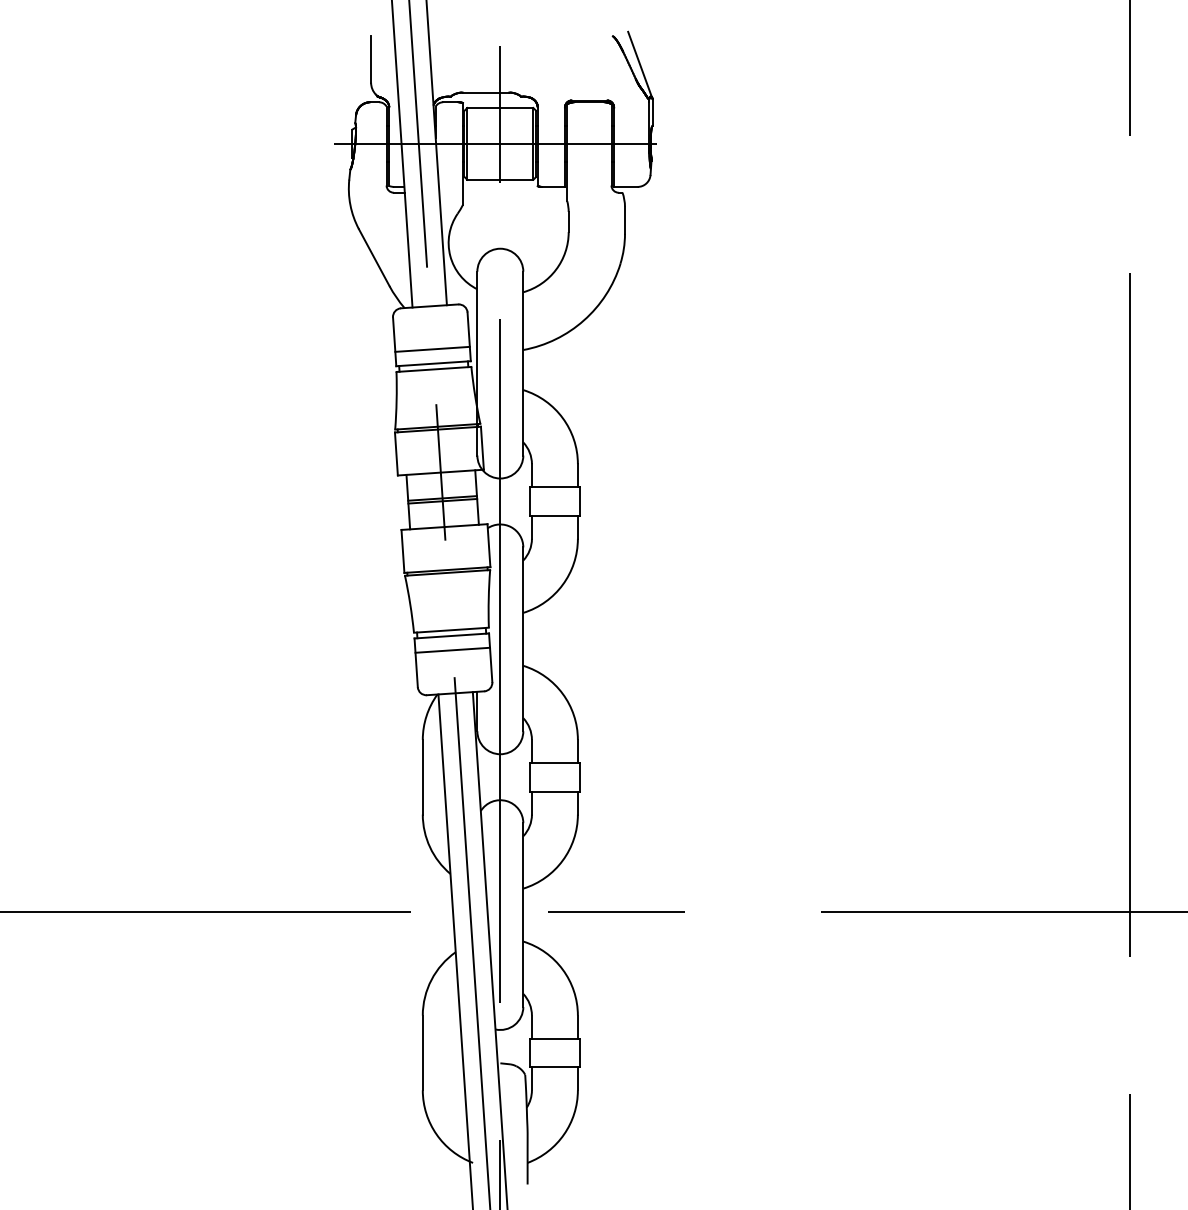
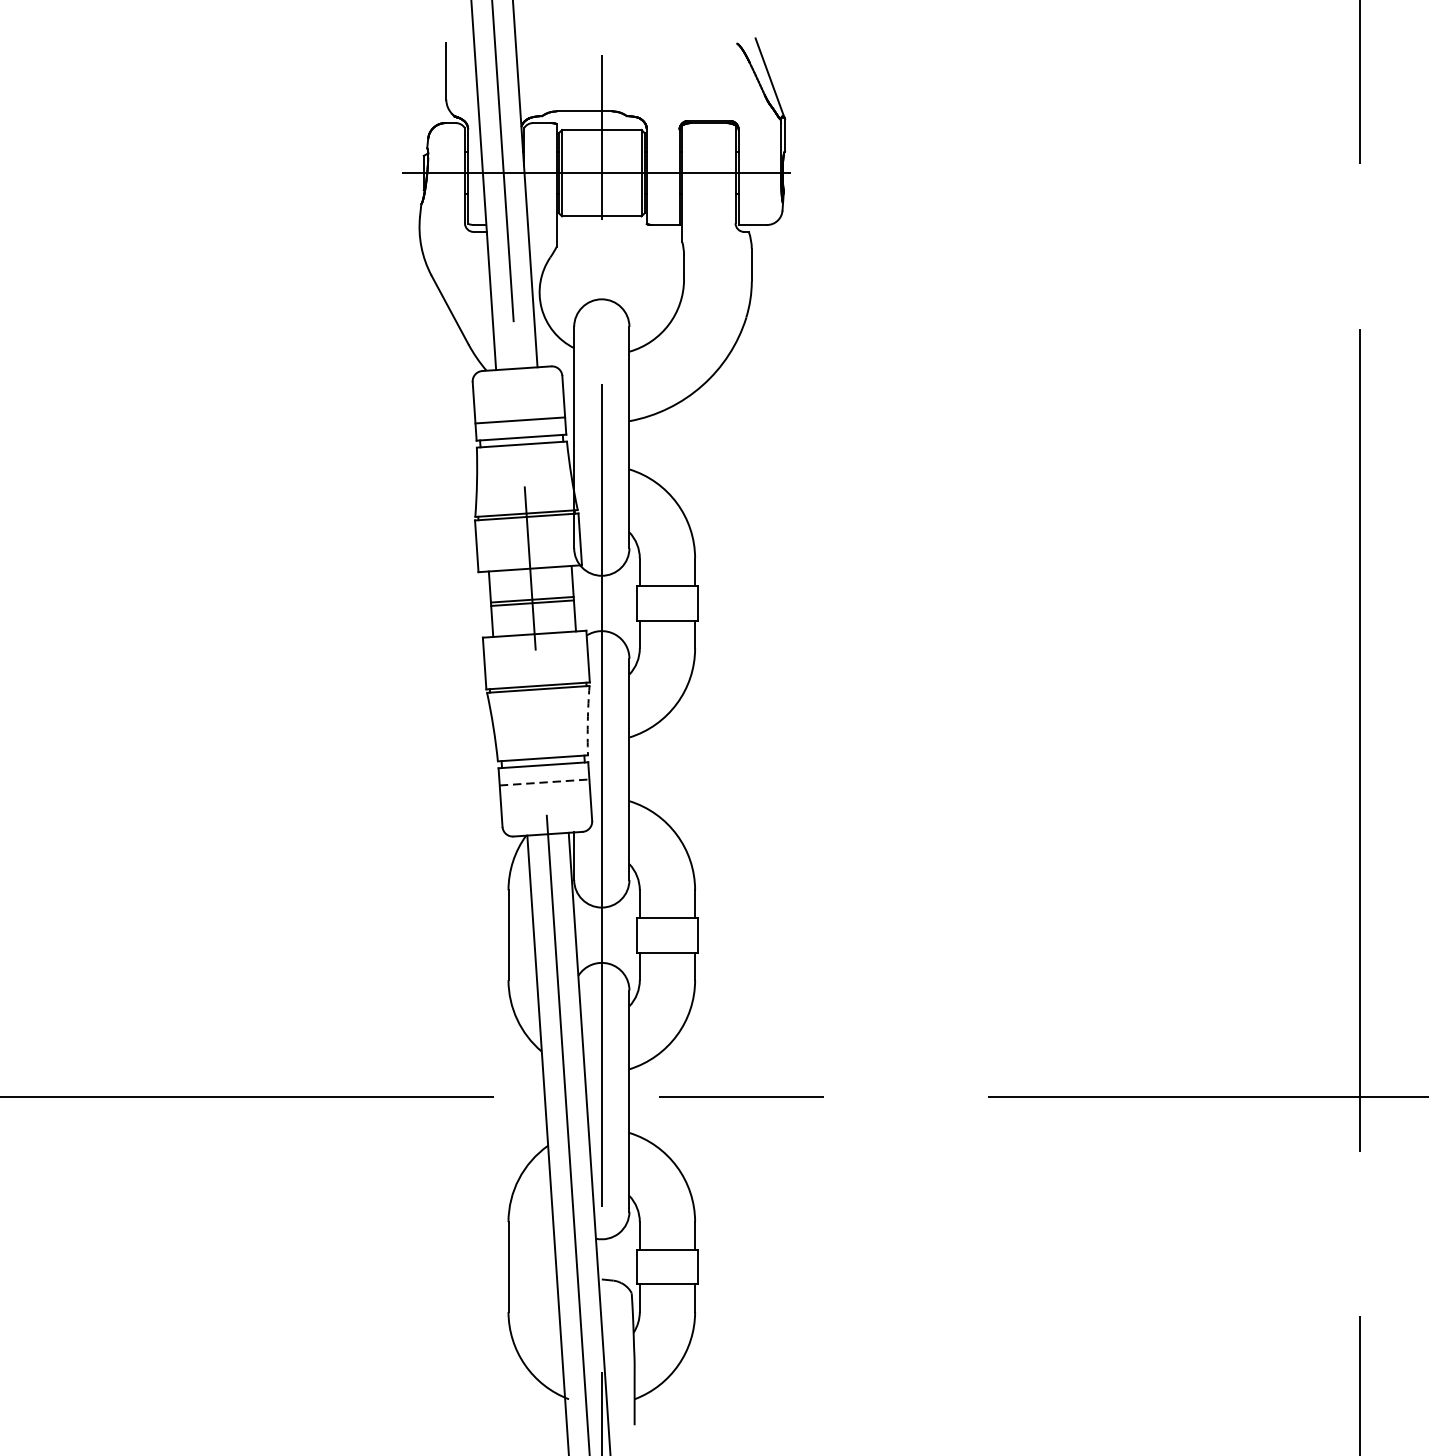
arc: (488, 598) -> (587, 720), solid -> dashed
line: (453, 650) -> (545, 782), solid -> dashed

